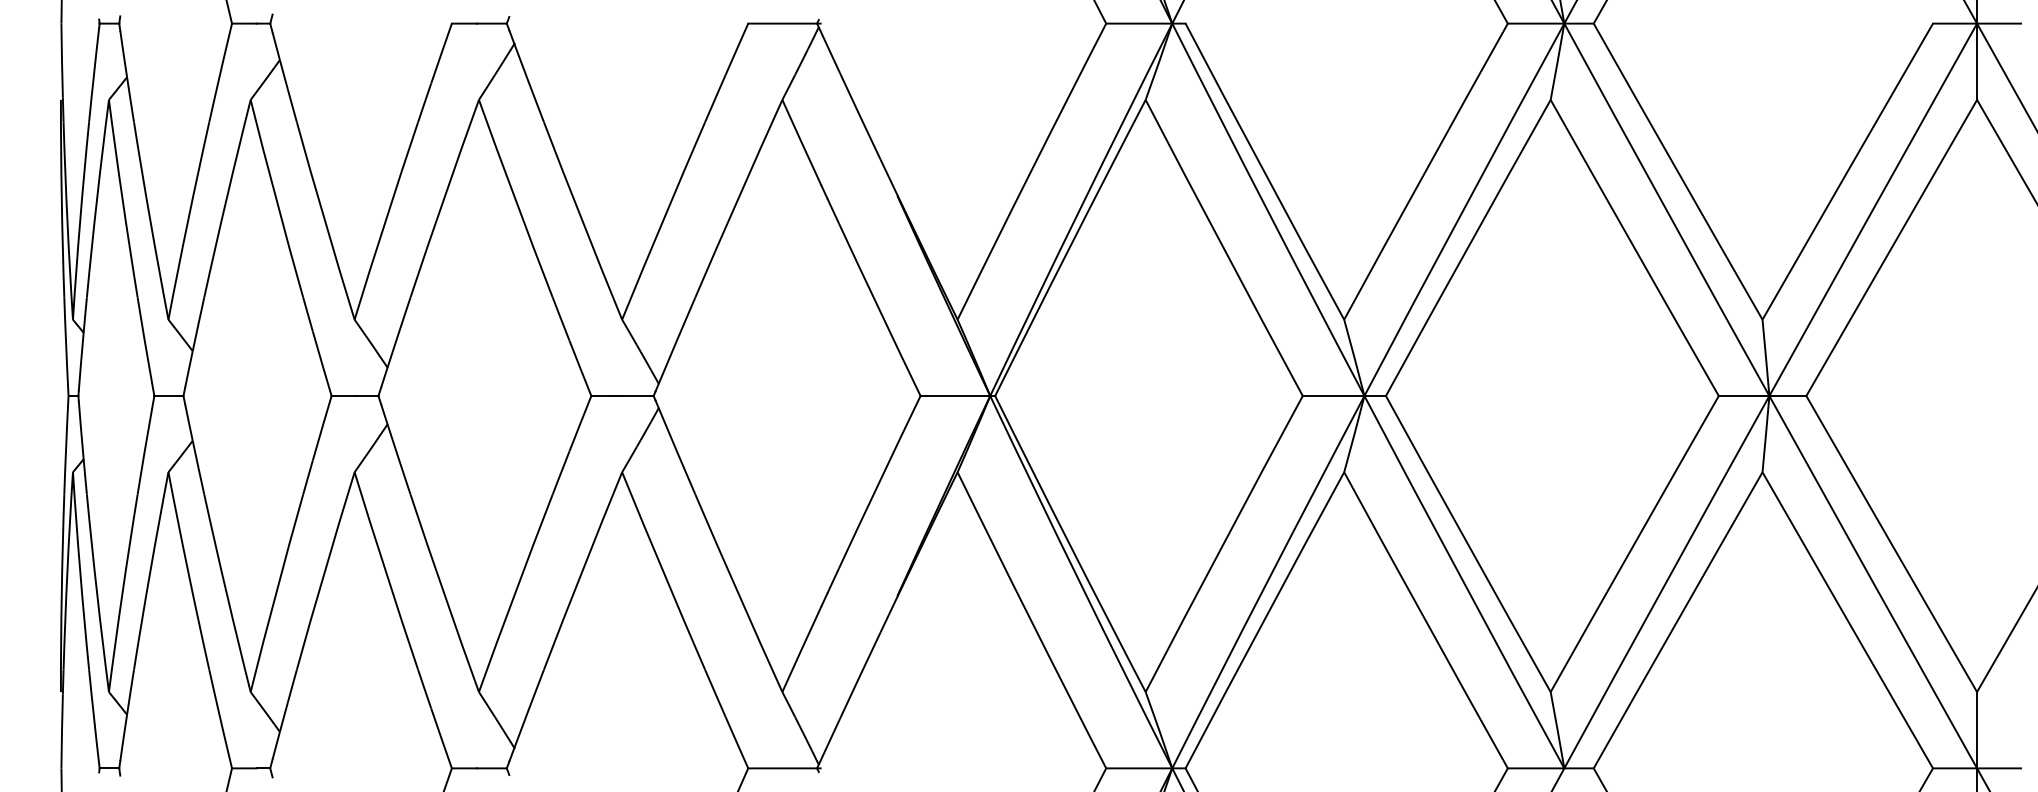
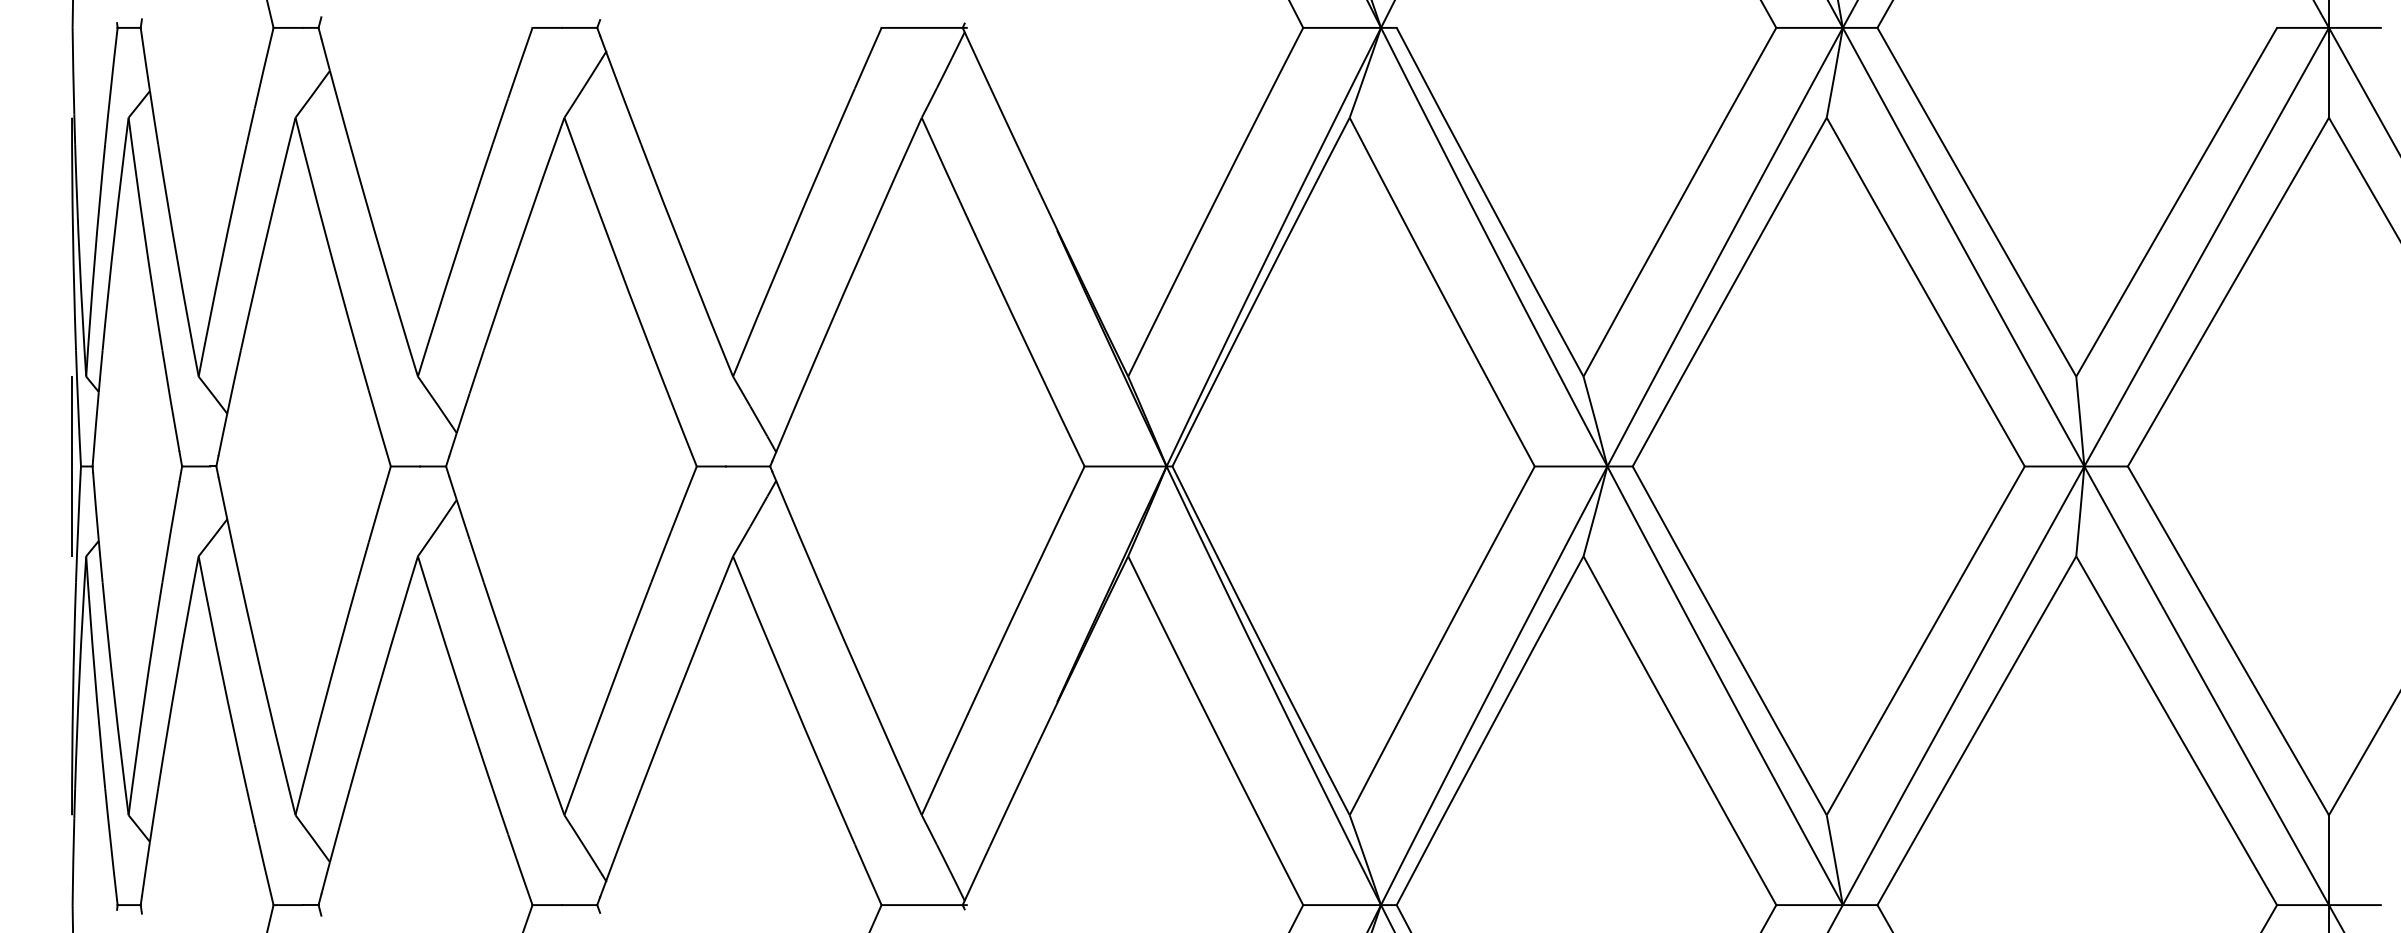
line: (61, 396) -> (72, 466), added

